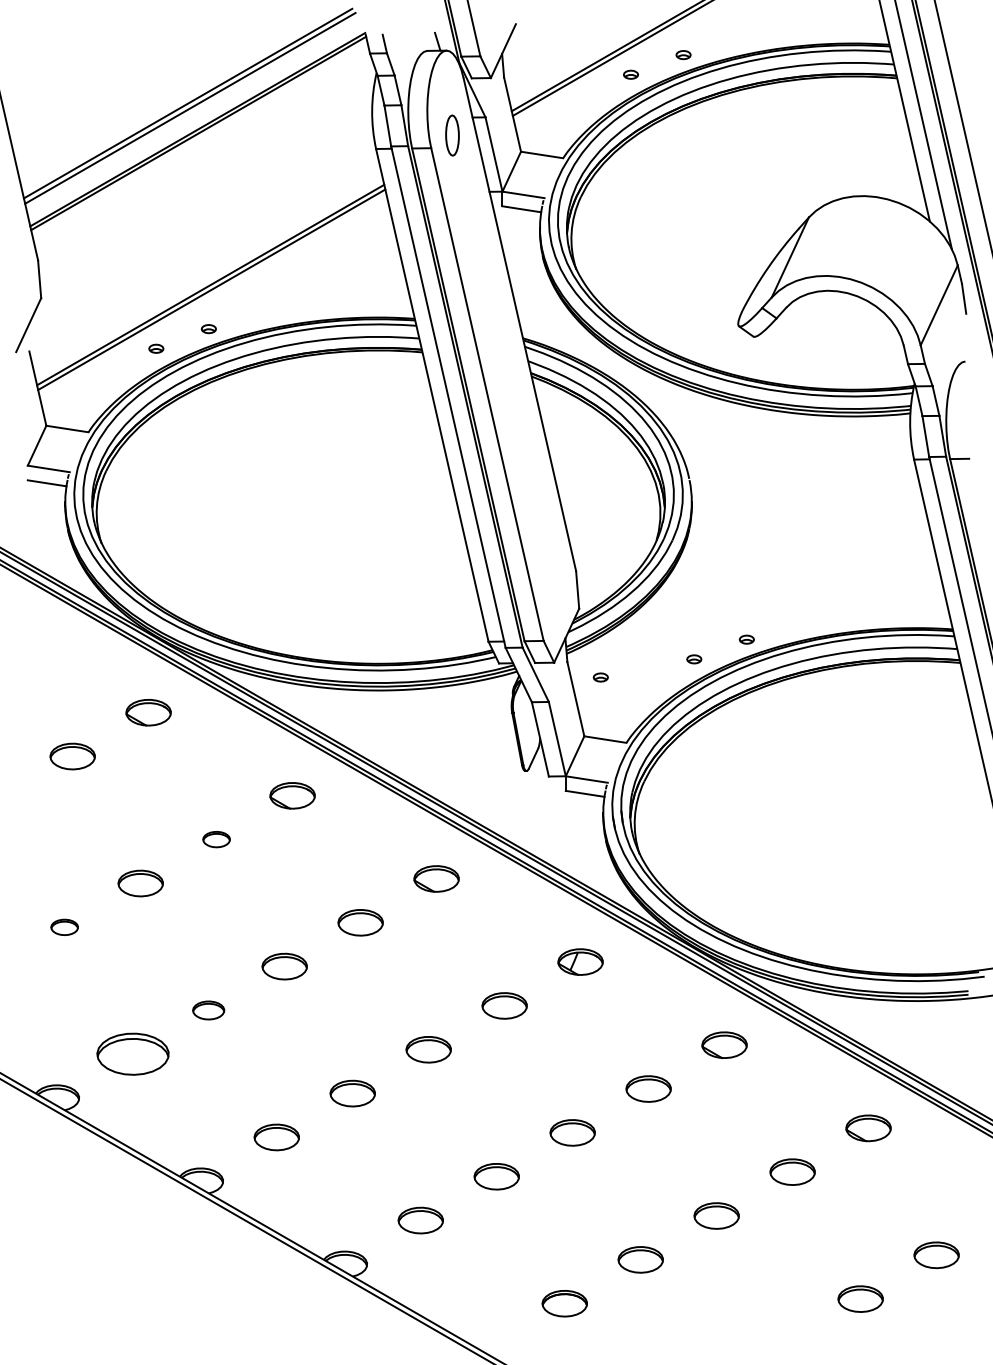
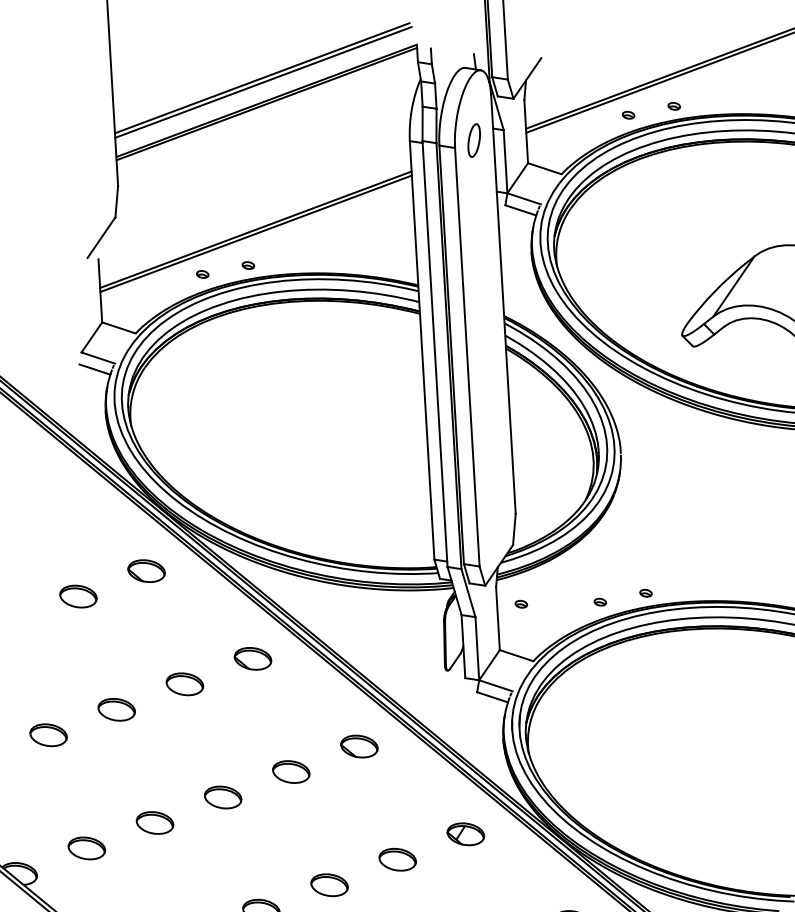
part: (216, 839) -> (184, 684), size x1.67
part: (64, 927) -> (48, 735), size x1.67
part: (208, 1010) -> (154, 822), size x1.43
part: (132, 1054) -> (86, 848), size x0.62

